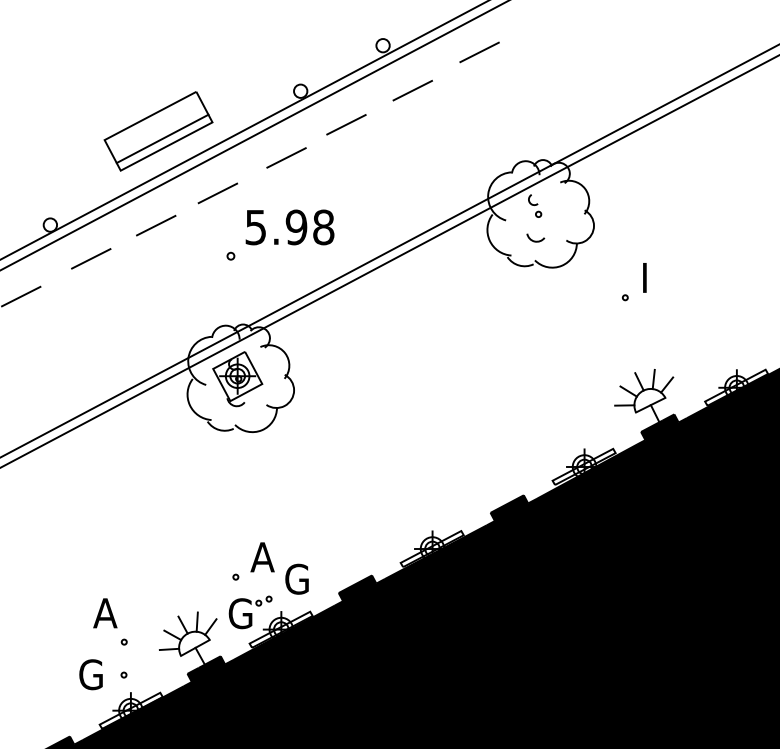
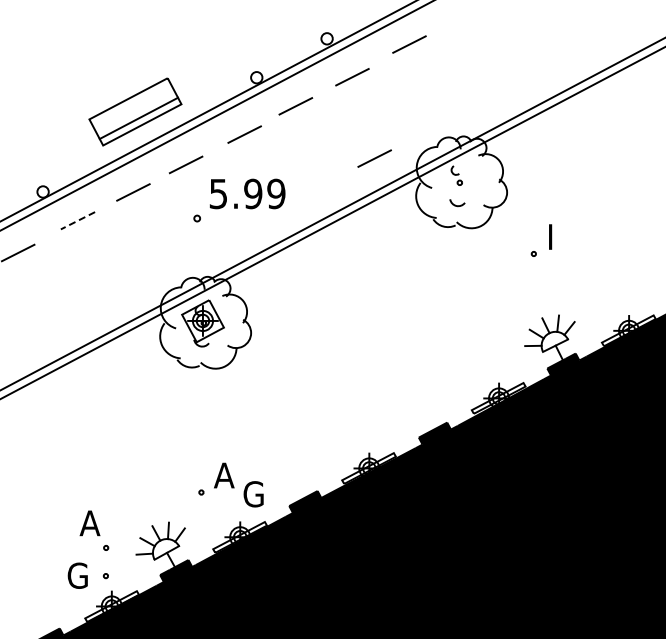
line: (438, 185) -> (374, 158), added
text: (323, 226) -> (276, 193), 5.98 -> 5.99
line: (90, 258) -> (77, 220), solid -> dashed
part: (250, 612) -> (213, 522), removed

